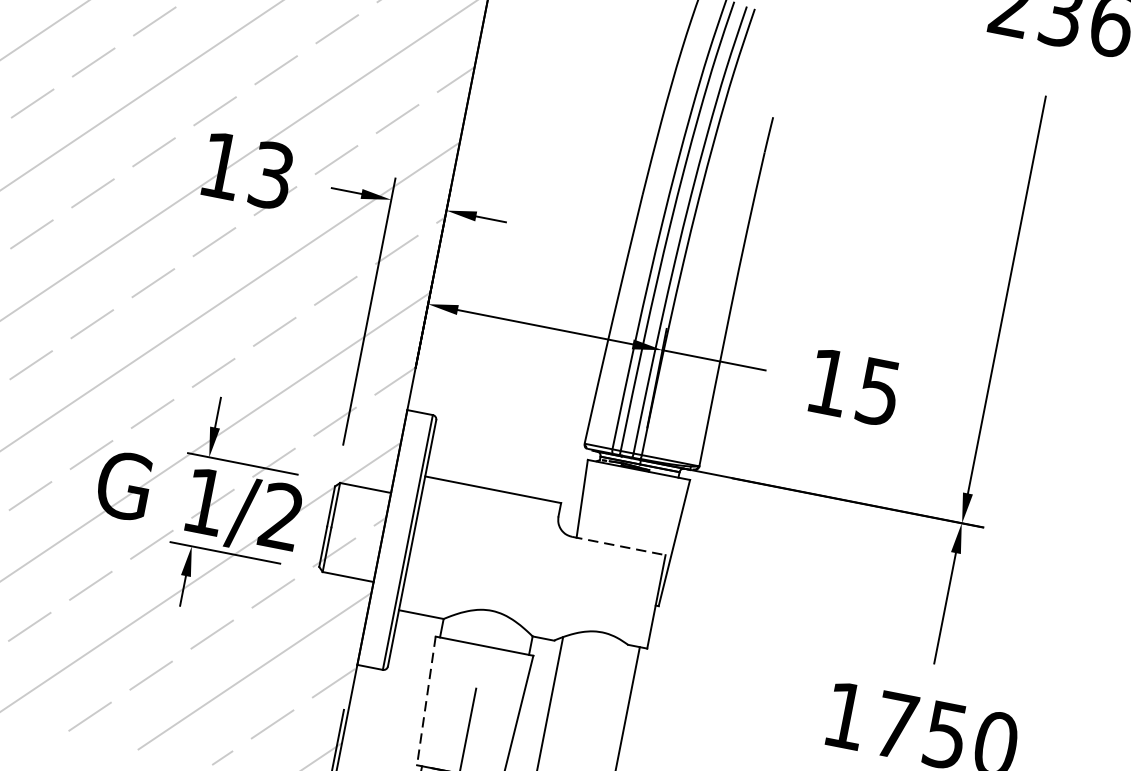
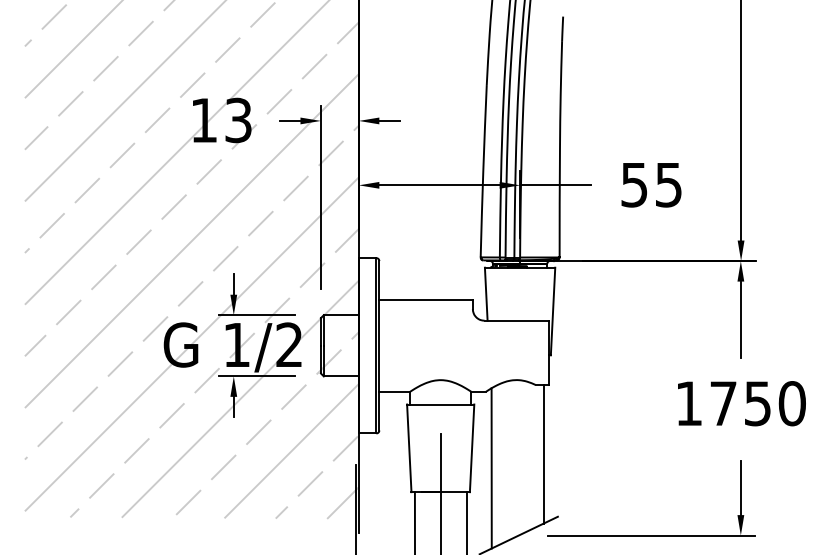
text: (828, 383) -> (634, 185), 15 -> 55
line: (620, 545) -> (517, 320), dashed -> solid
line: (426, 701) -> (409, 448), dashed -> solid

